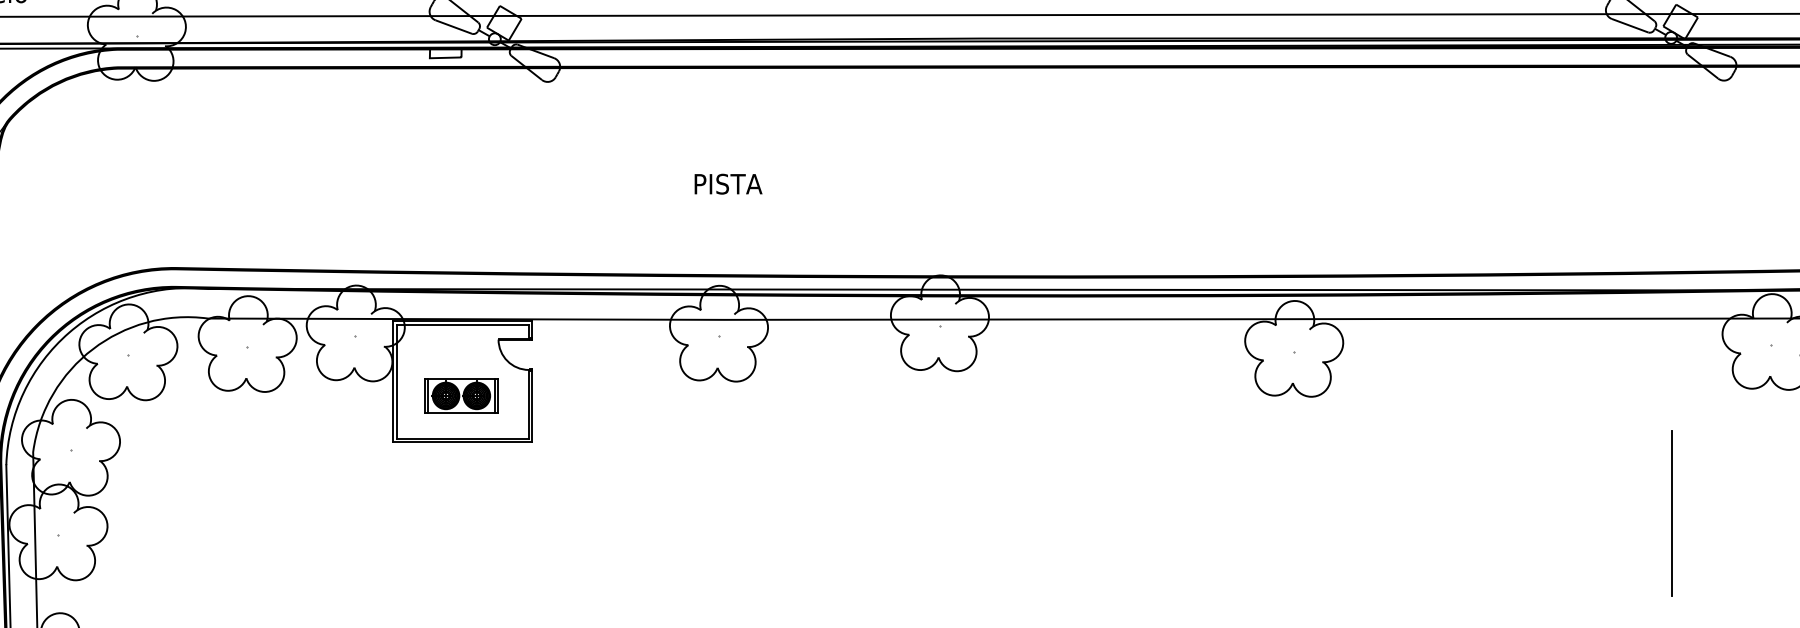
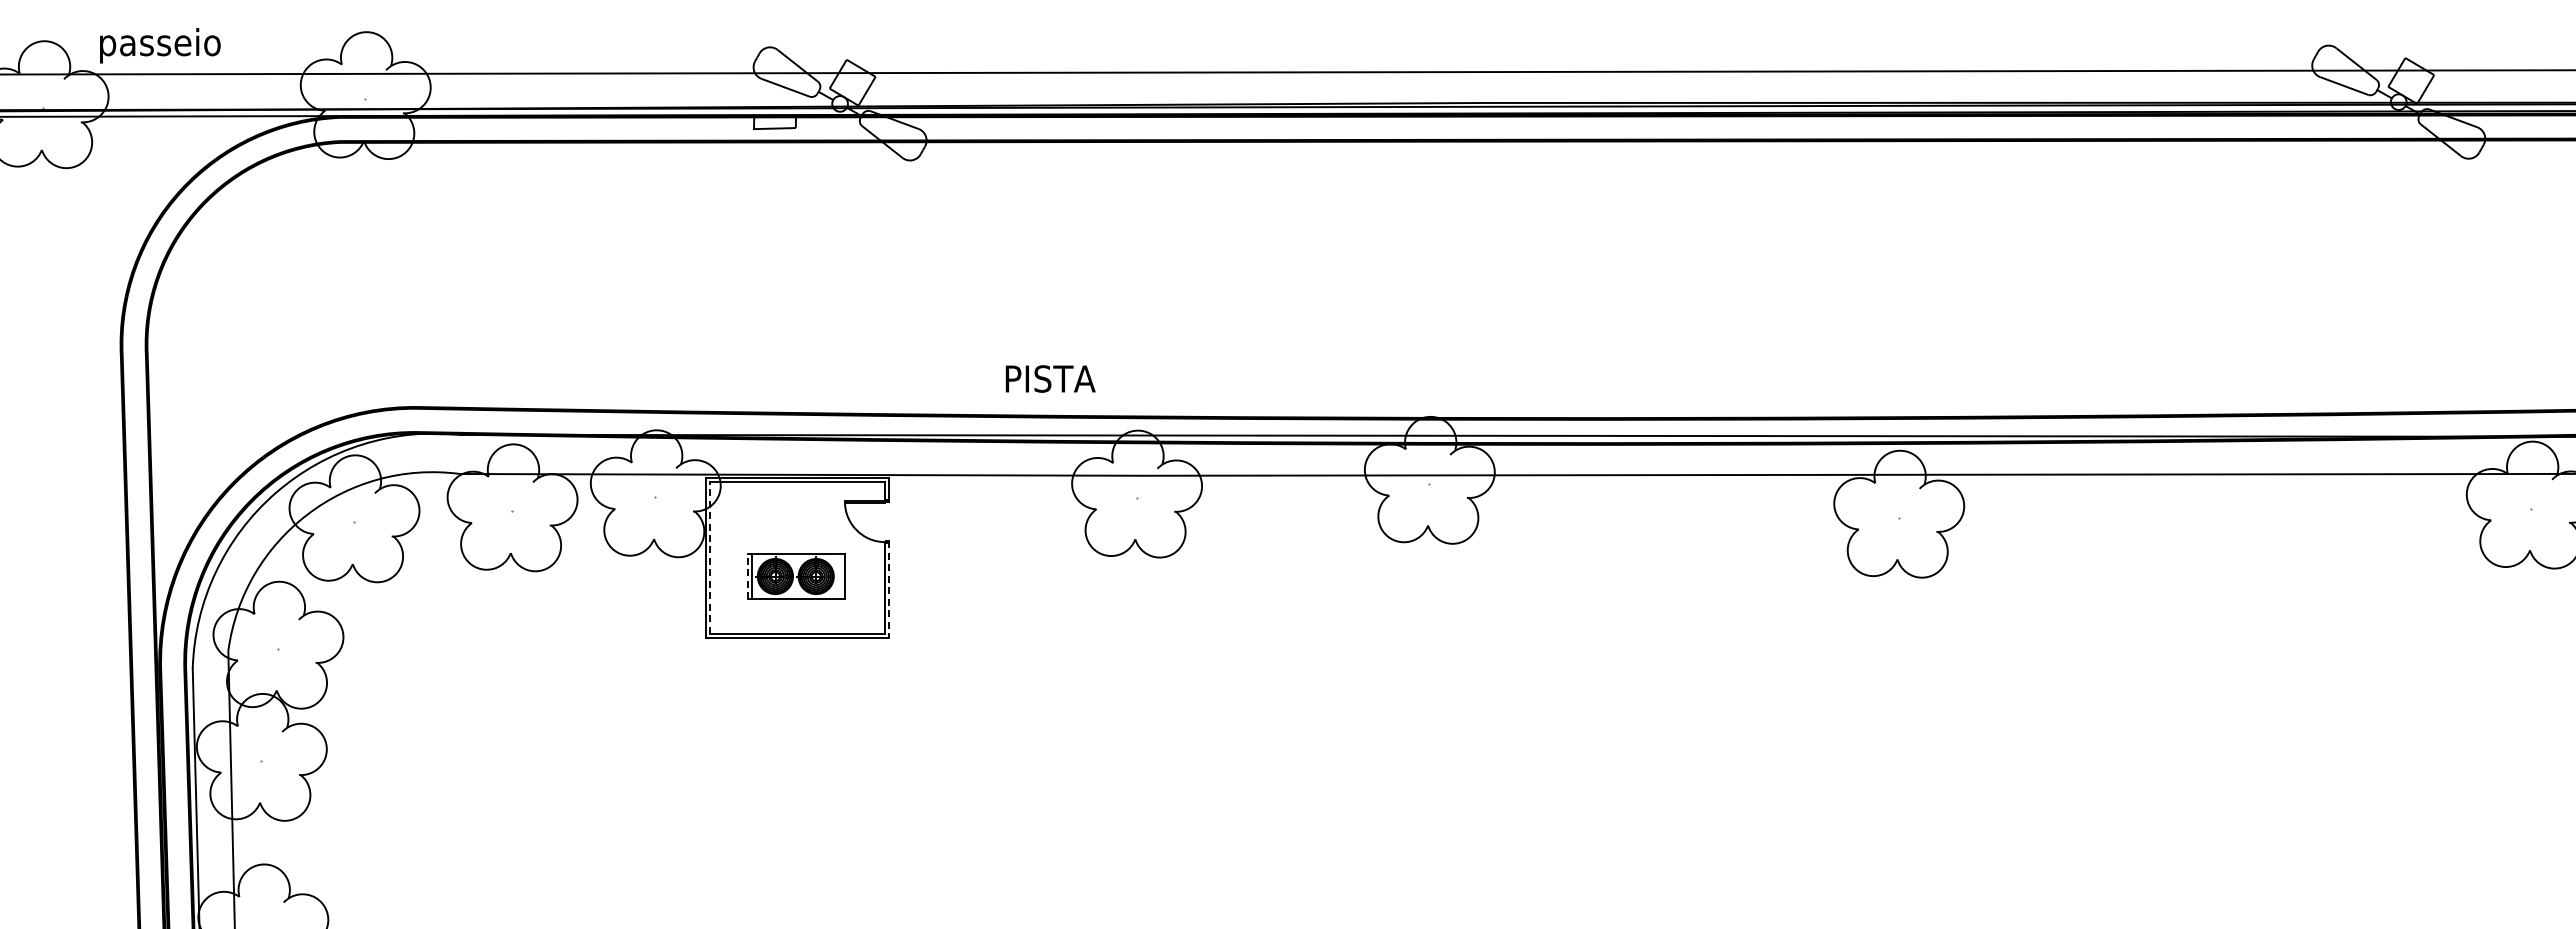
text: (728, 183) -> (1050, 378), moved
line: (397, 382) -> (710, 558), solid -> dashed
line: (424, 395) -> (747, 576), solid -> dashed
line: (495, 395) -> (840, 576), removed
line: (532, 406) -> (889, 590), solid -> dashed
line: (1671, 512) -> (2399, 731), removed

